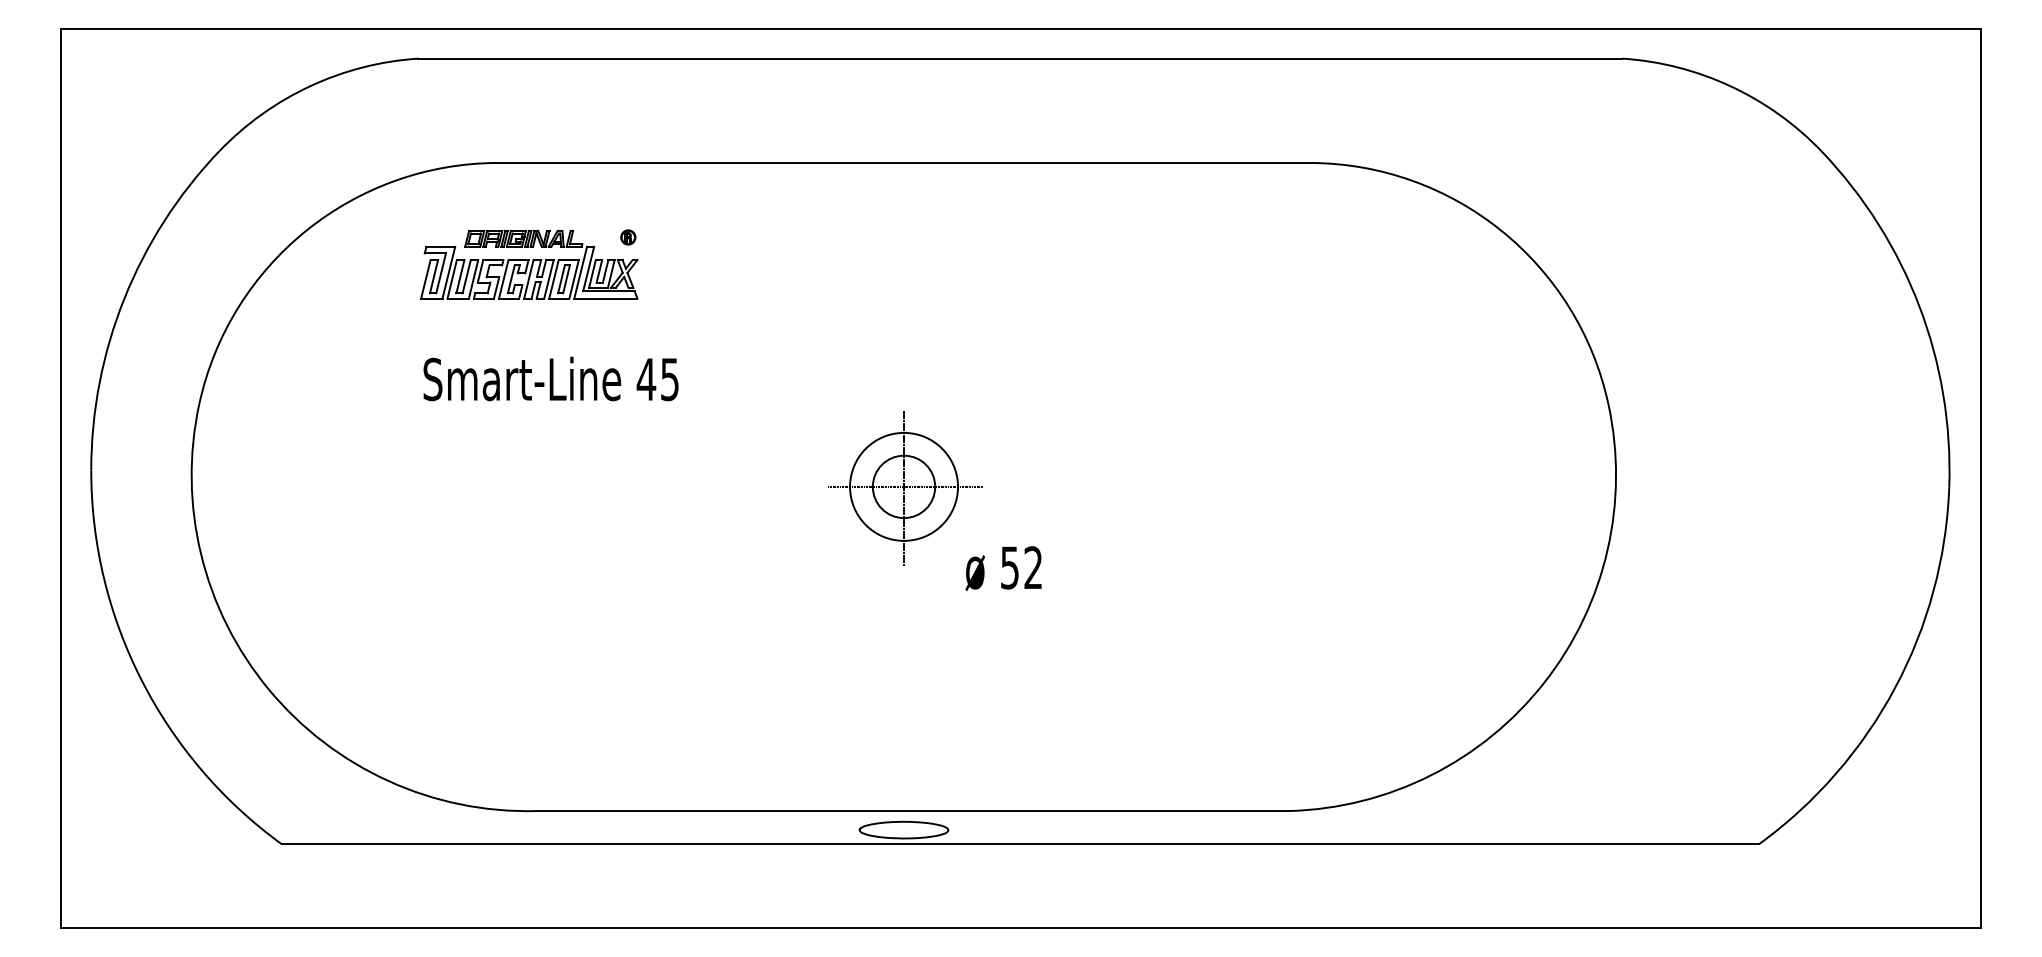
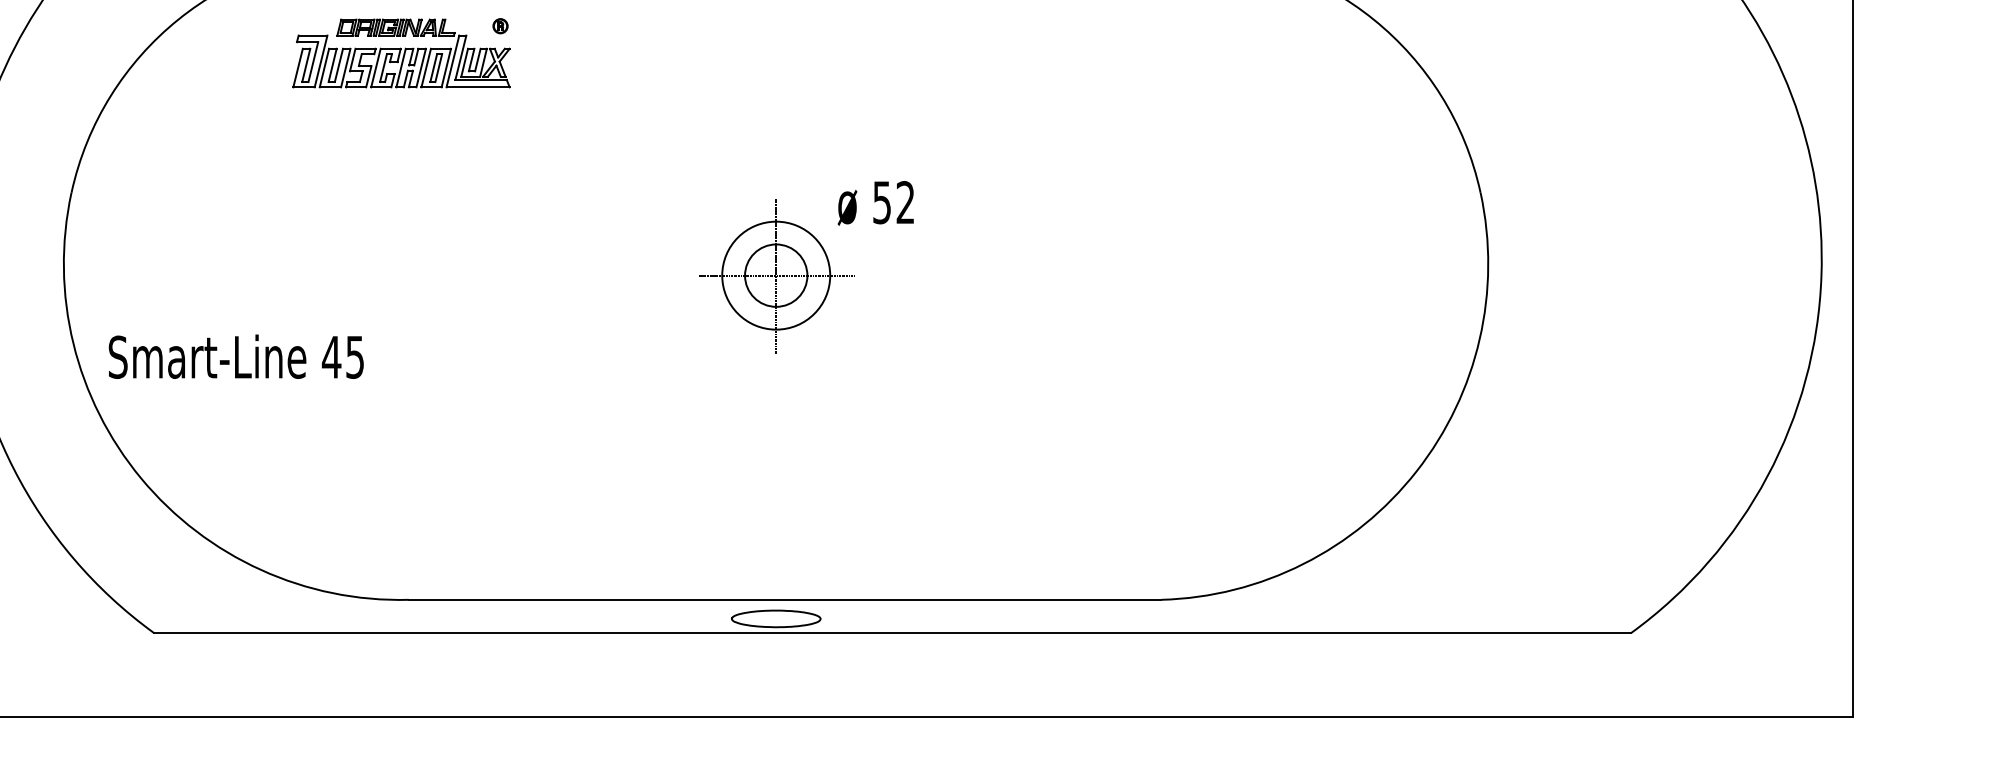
text: (550, 378) -> (235, 356), moved
text: (1003, 568) -> (875, 203), moved

